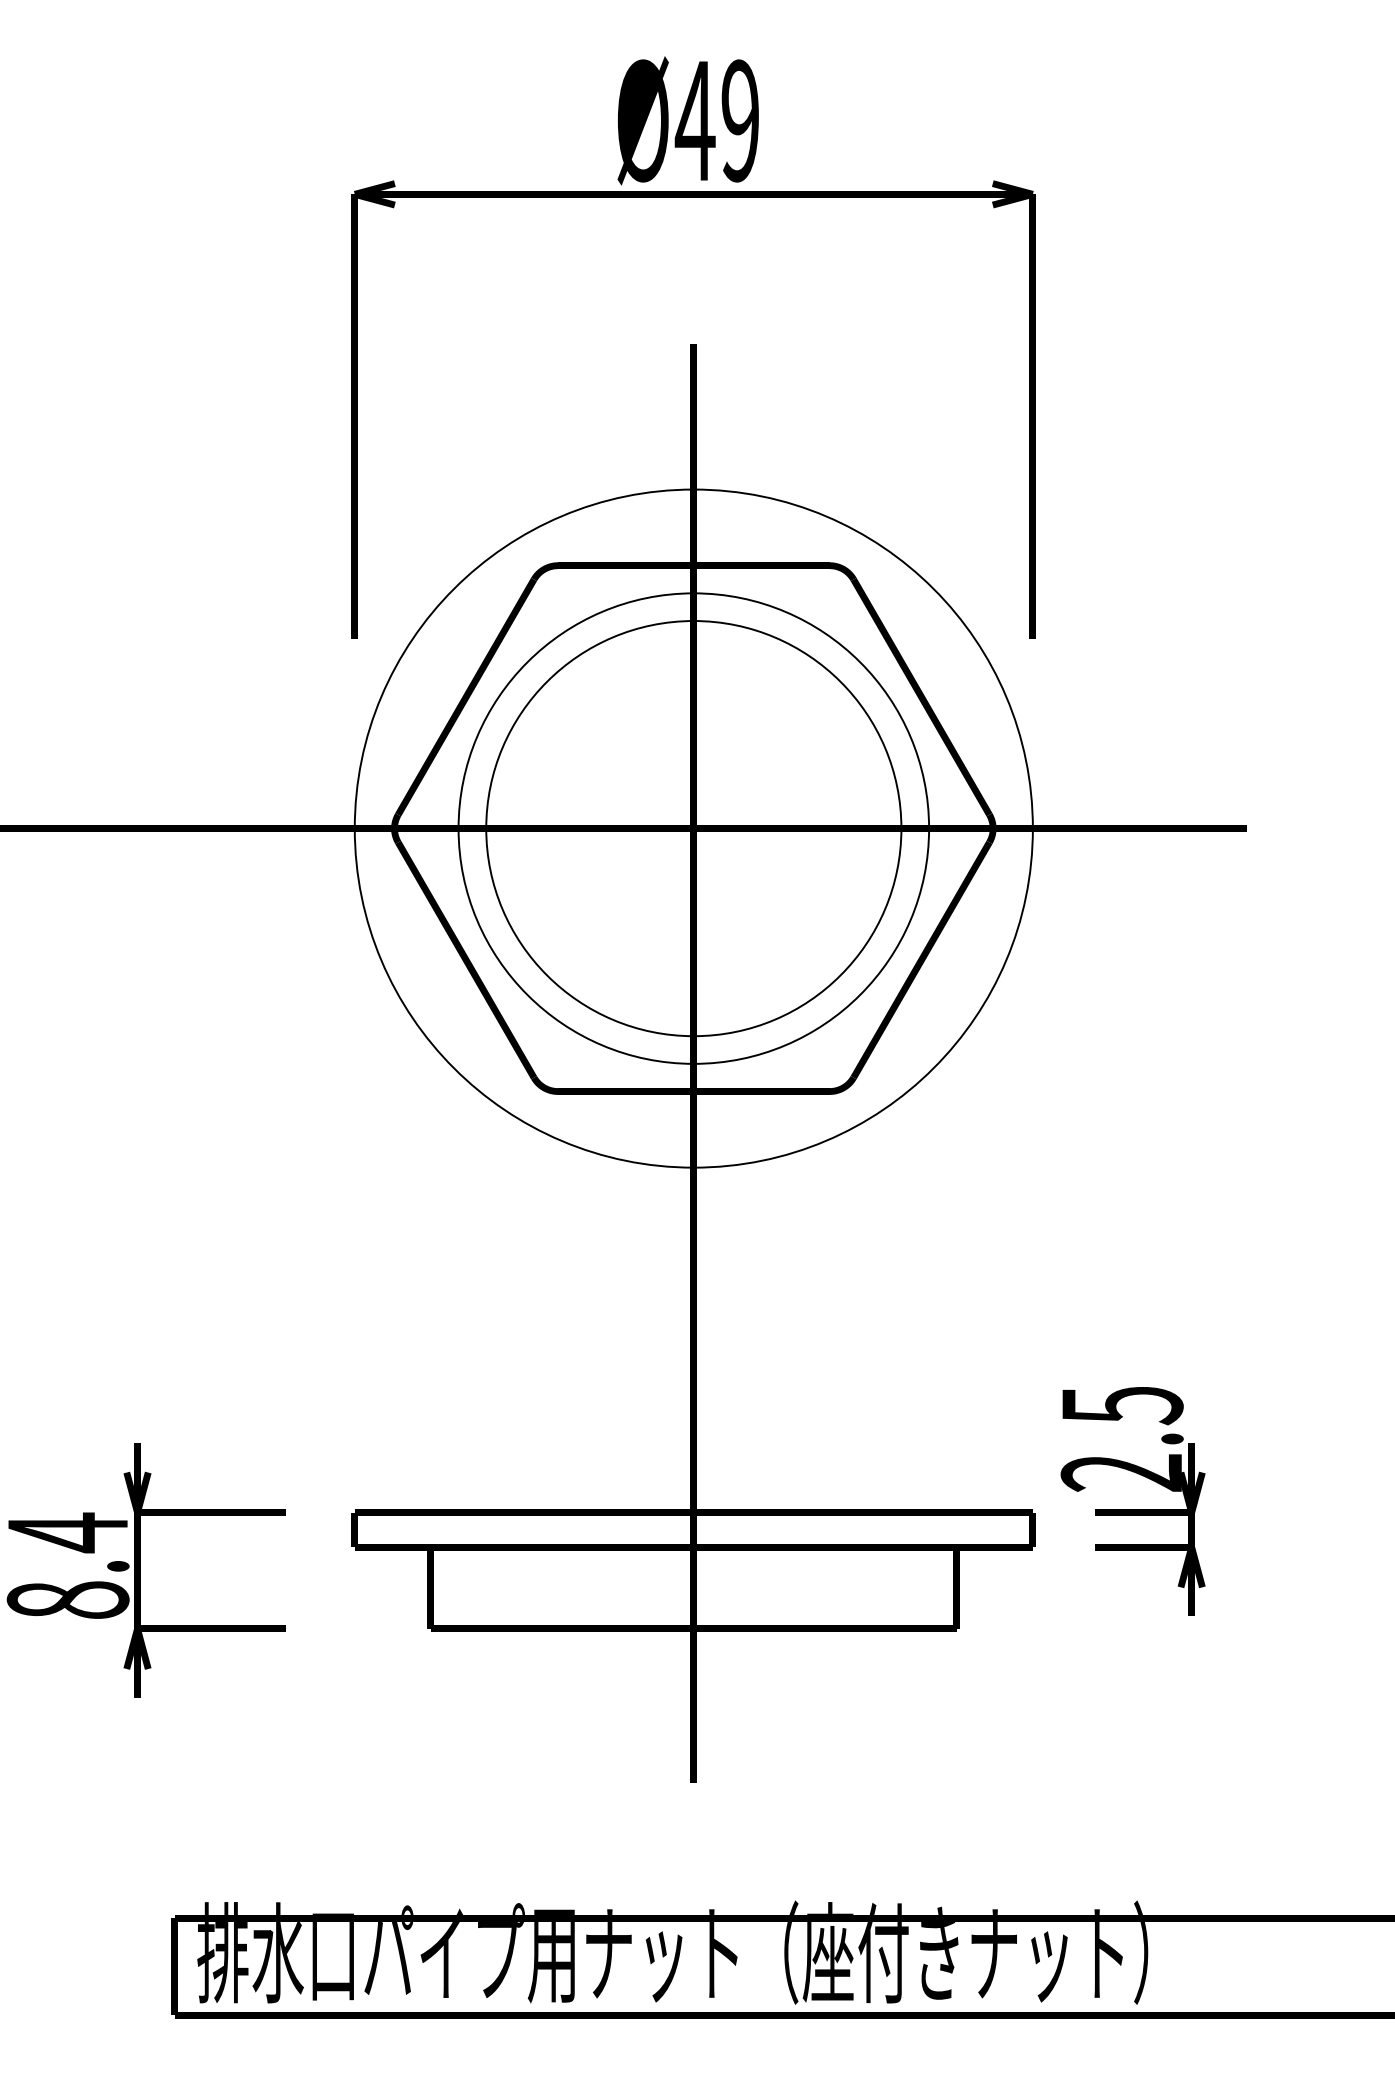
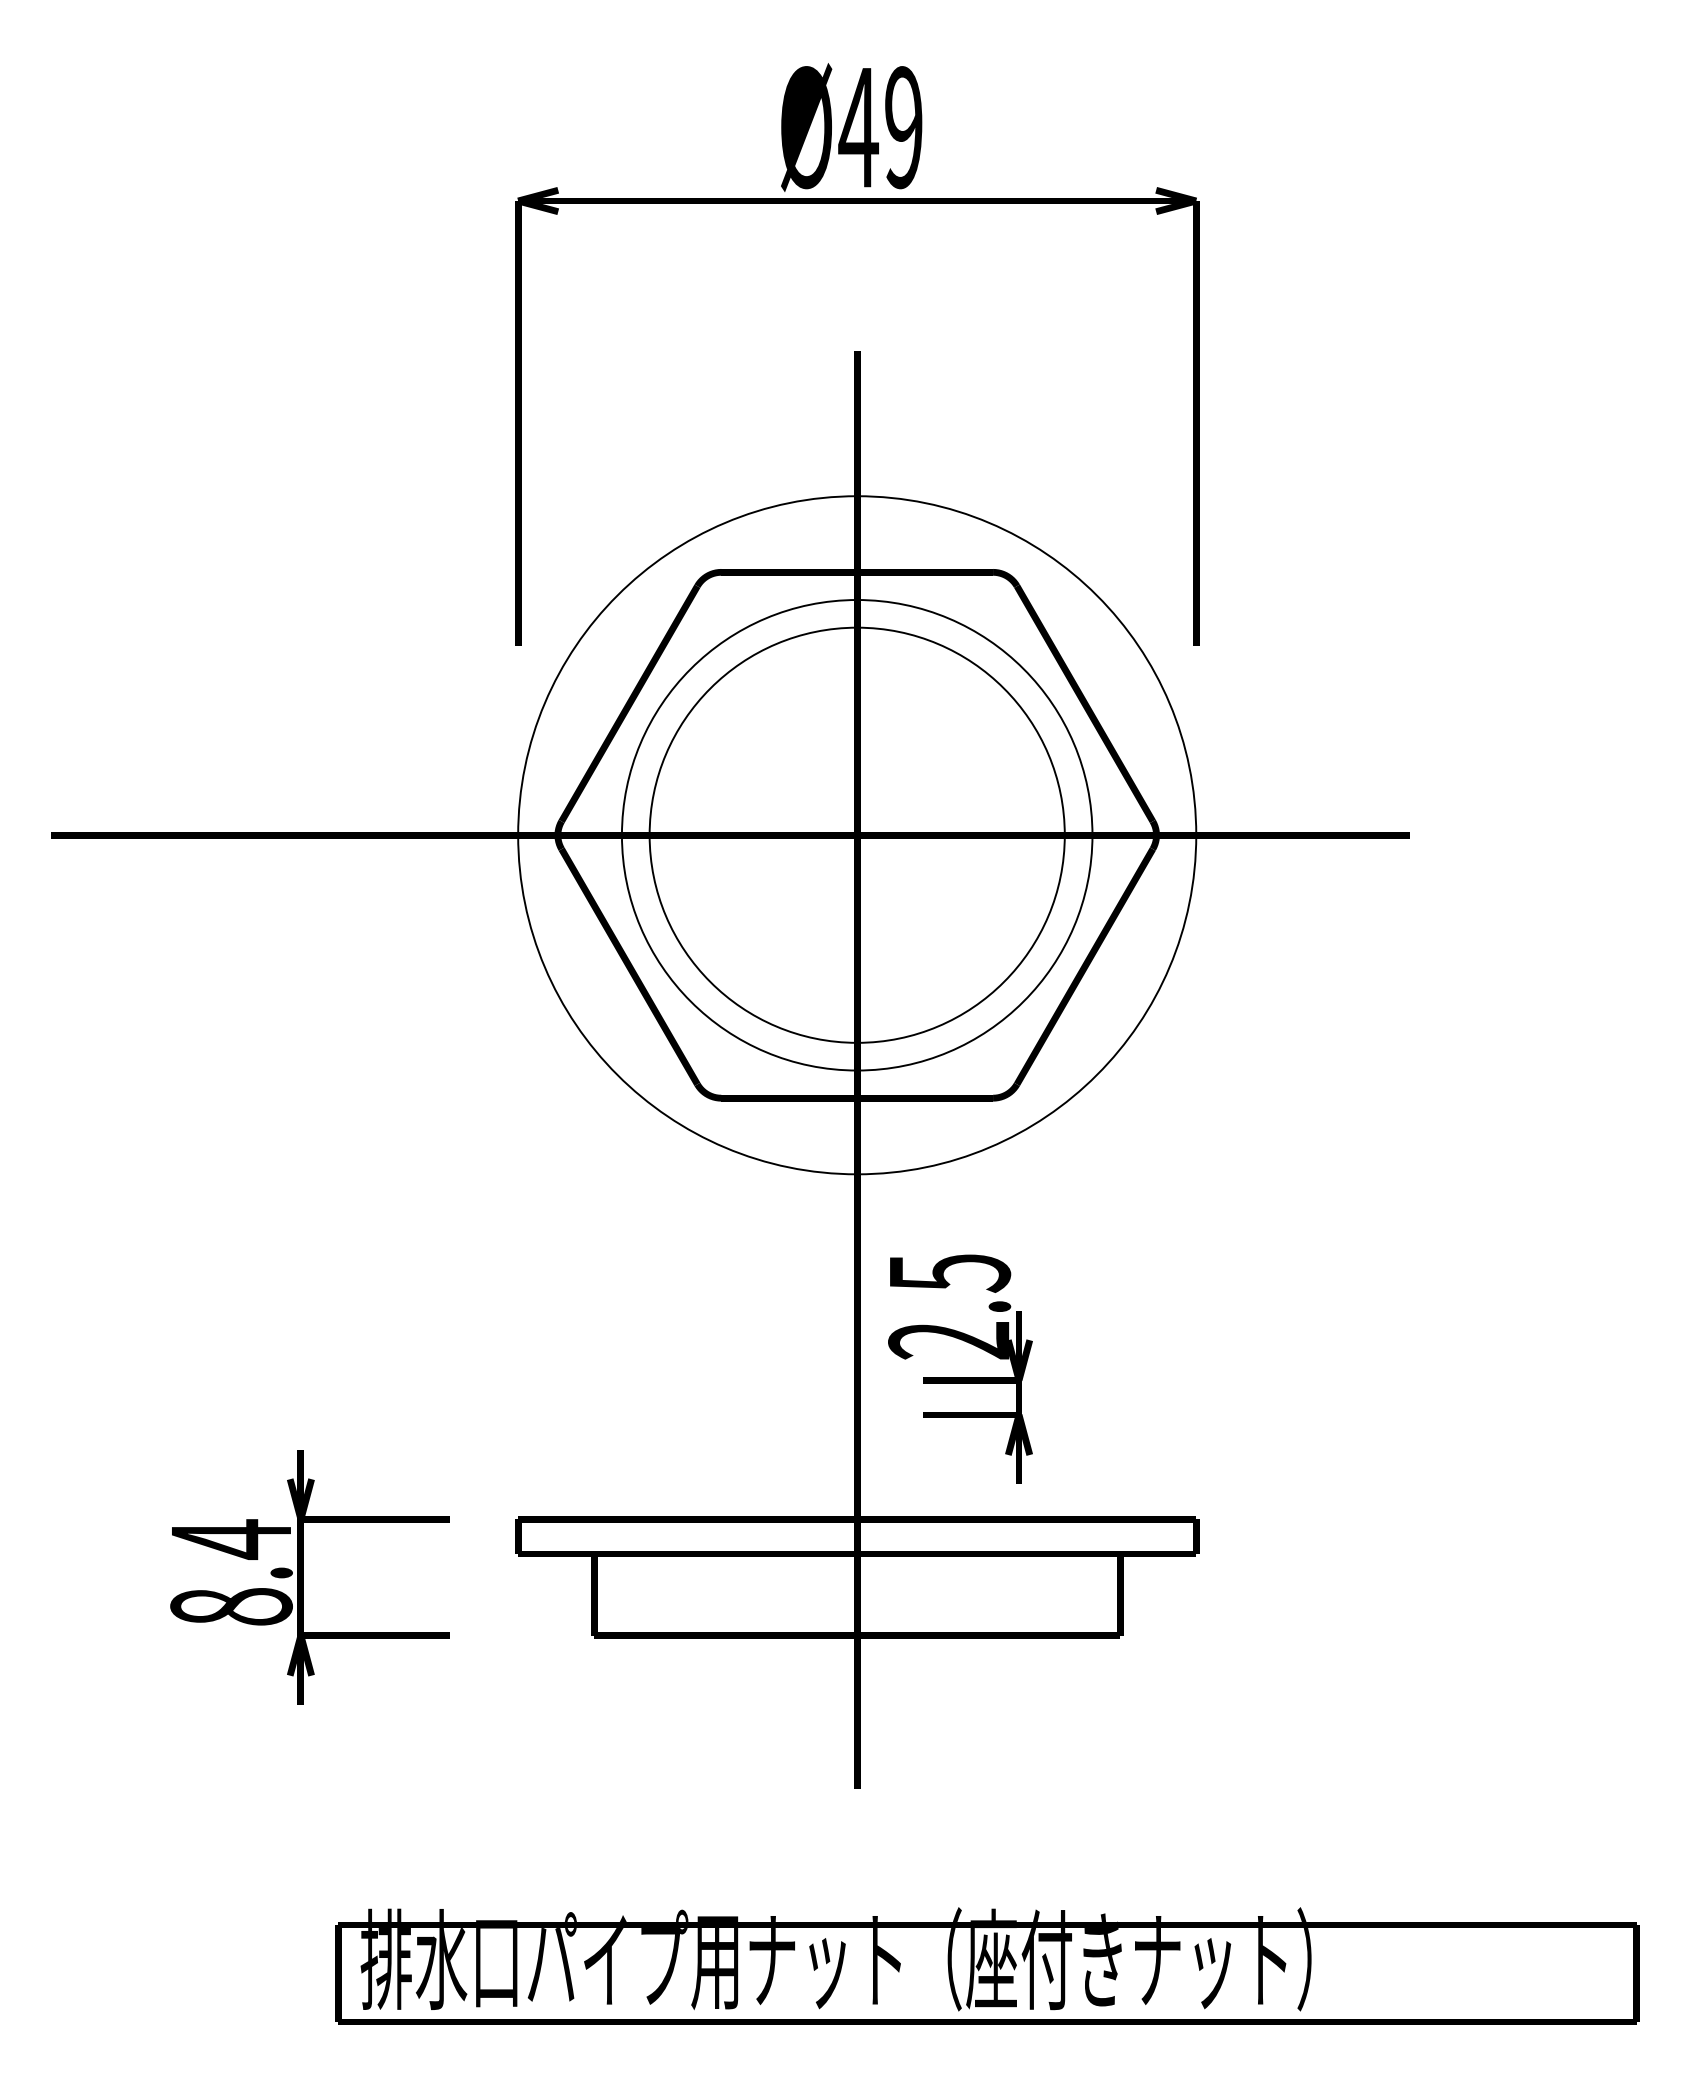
text: (1133, 1500) -> (960, 1368), moved

